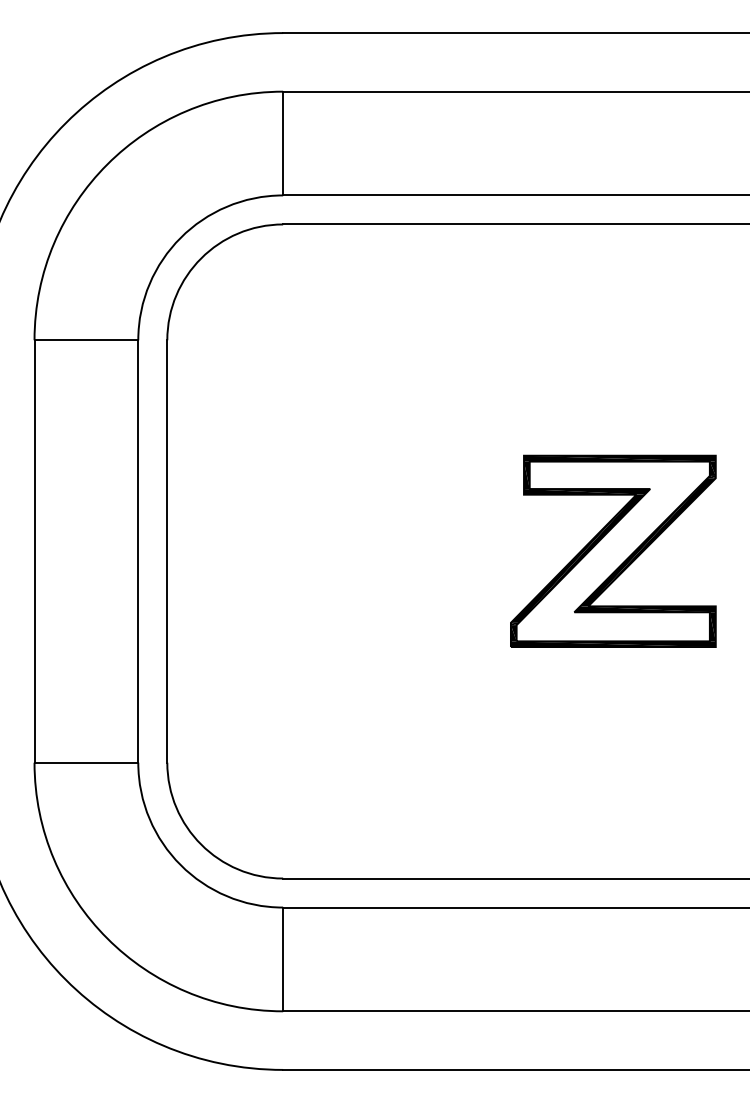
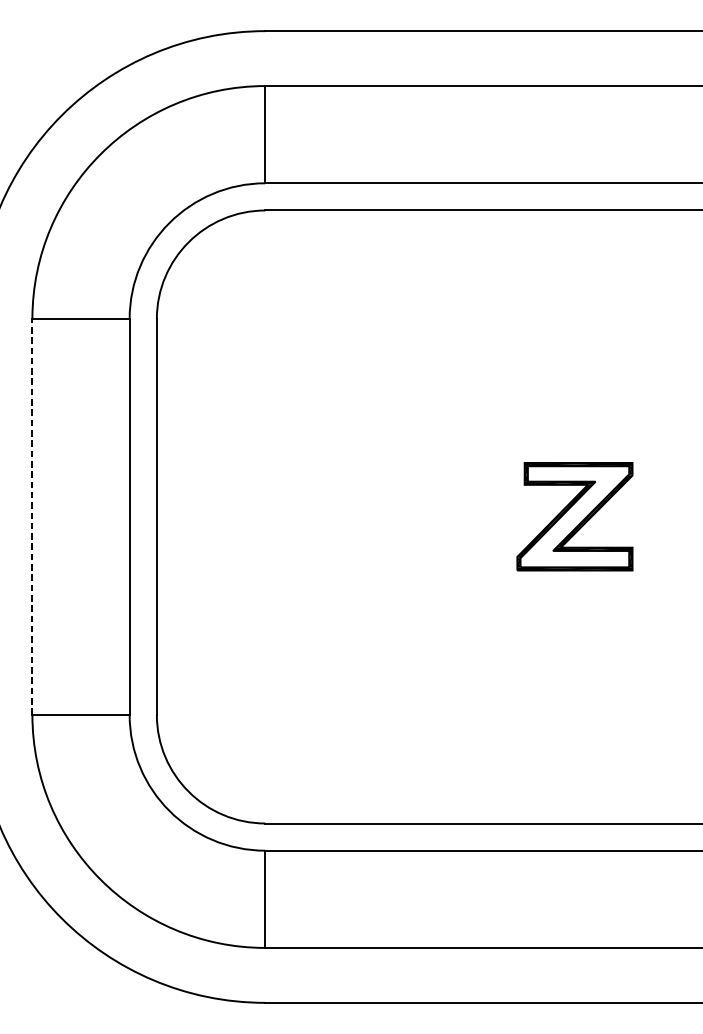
part: (613, 550) -> (575, 516), size x0.6
line: (34, 551) -> (32, 517), solid -> dashed

